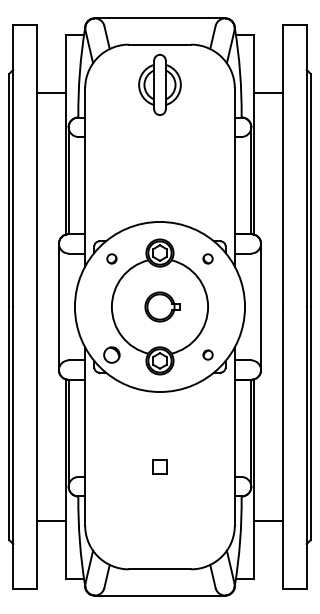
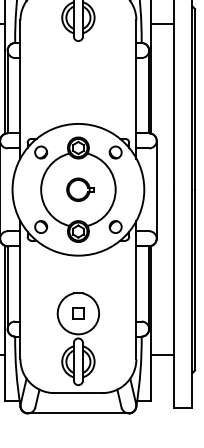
circle: (111, 258) -> (40, 152), size x1.67
circle: (207, 258) -> (115, 152), size x1.67
circle: (207, 354) -> (115, 226), size x1.67
part: (159, 499) -> (78, 338), added

